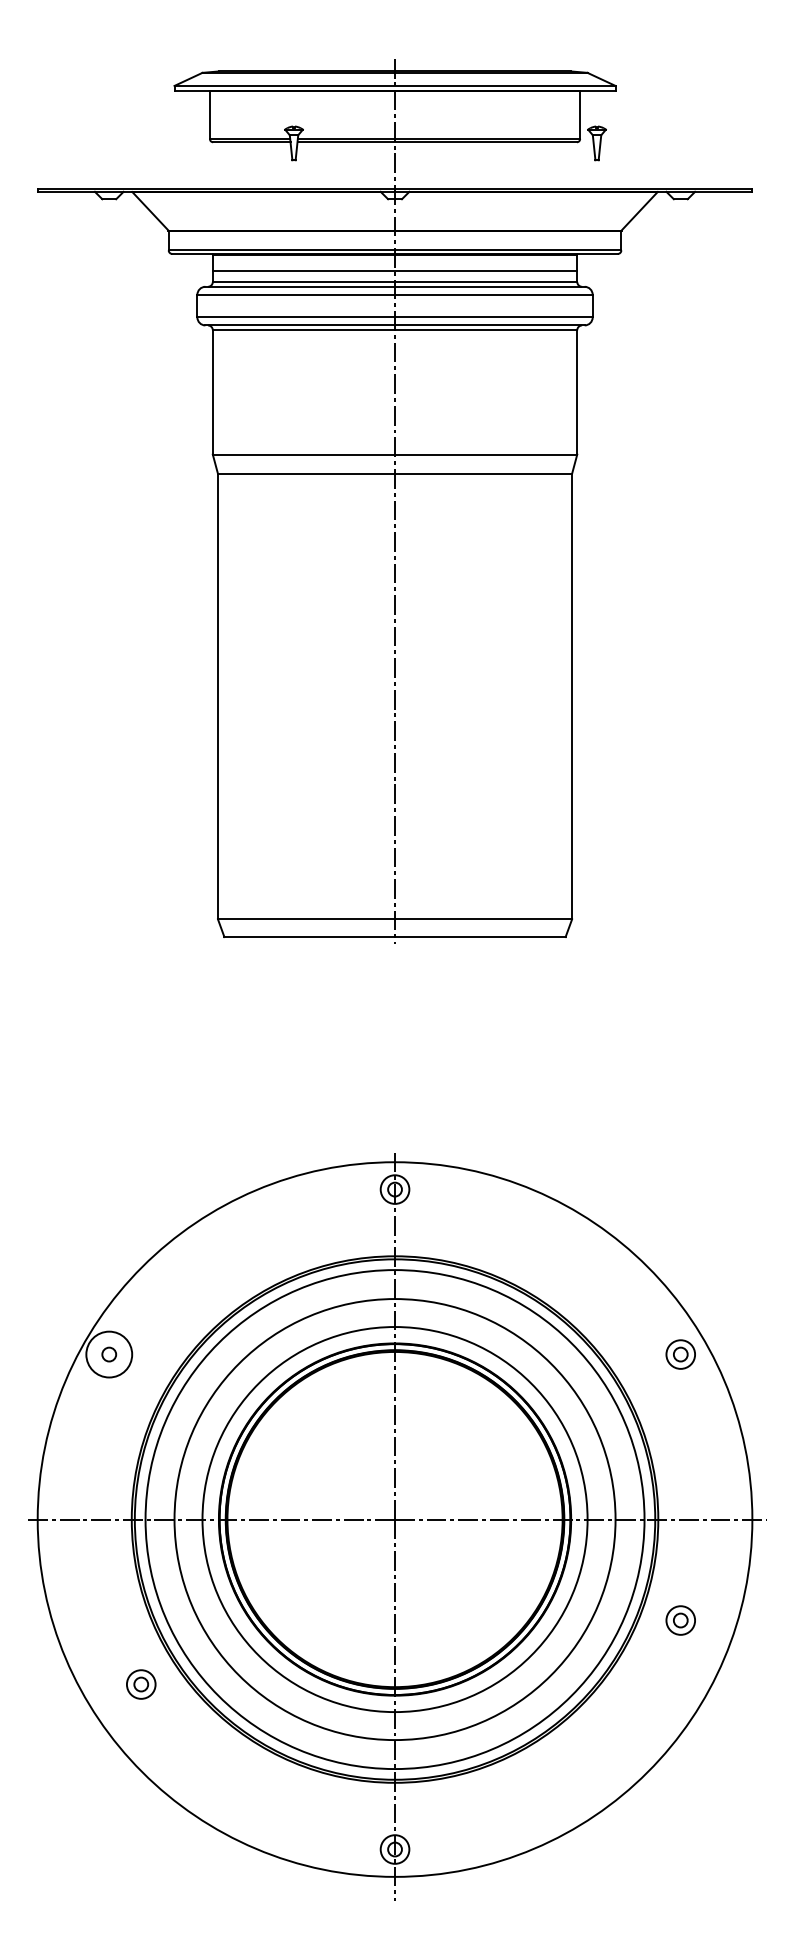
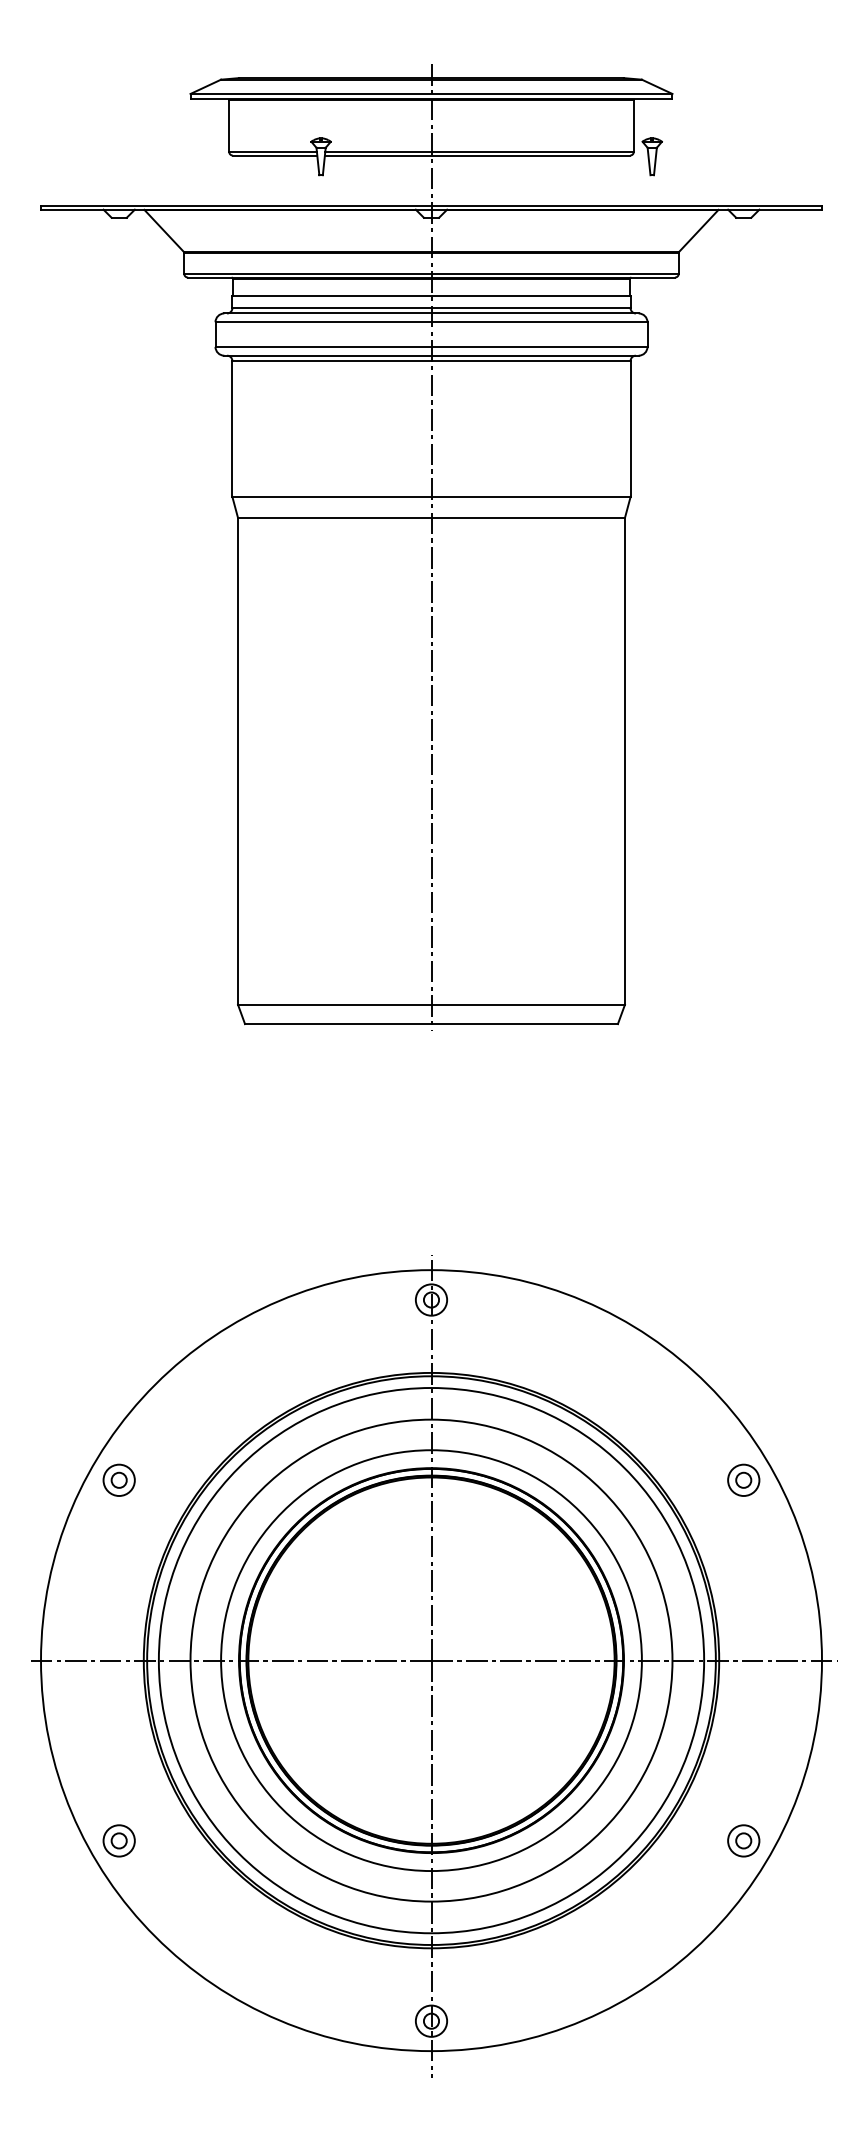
circle: (108, 1354) -> (118, 1480), size x0.62
part: (680, 1620) -> (743, 1840), moved
part: (141, 1684) -> (119, 1840), moved

